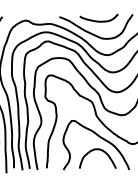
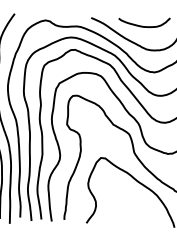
curve: (97, 150) -> (133, 199), removed

